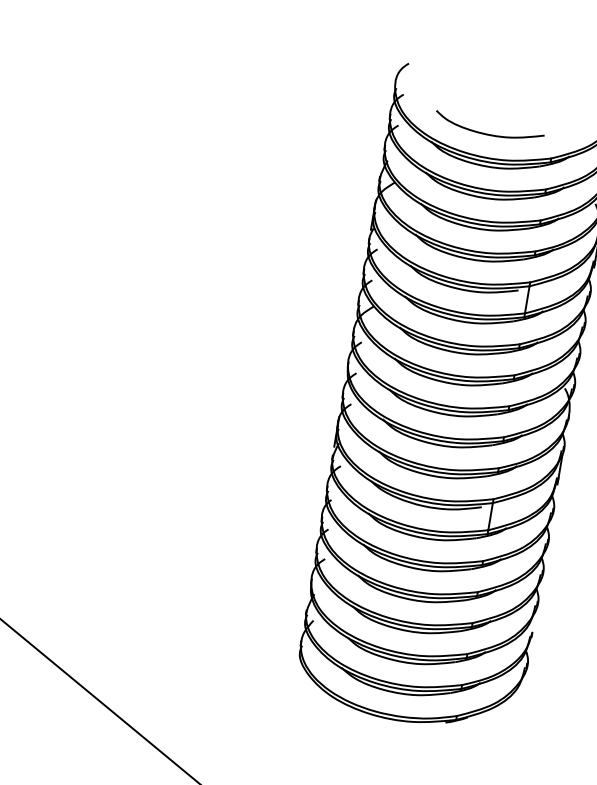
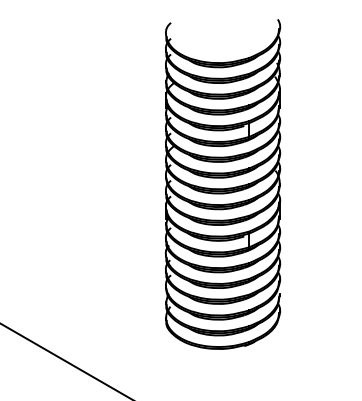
curve: (489, 132) -> (216, 50), removed

